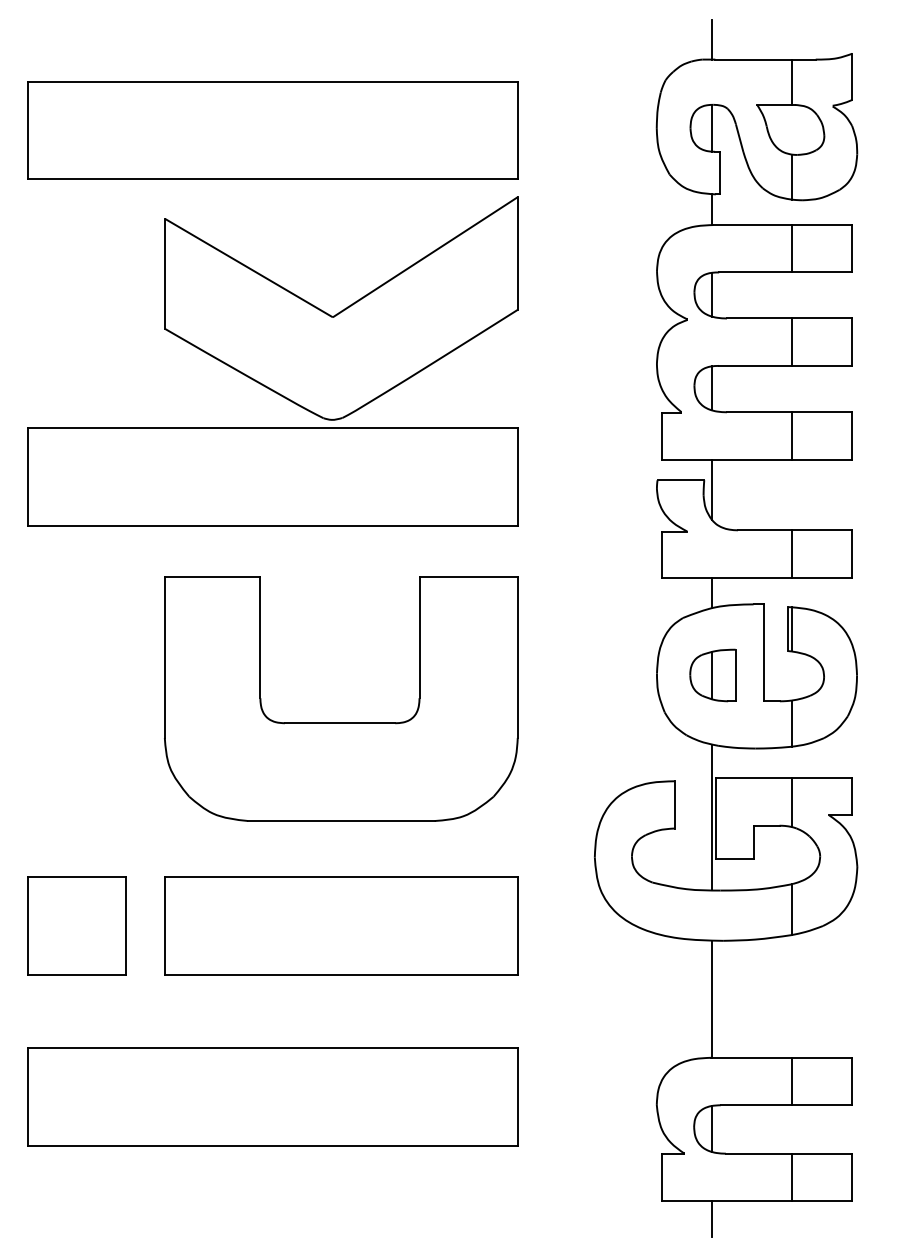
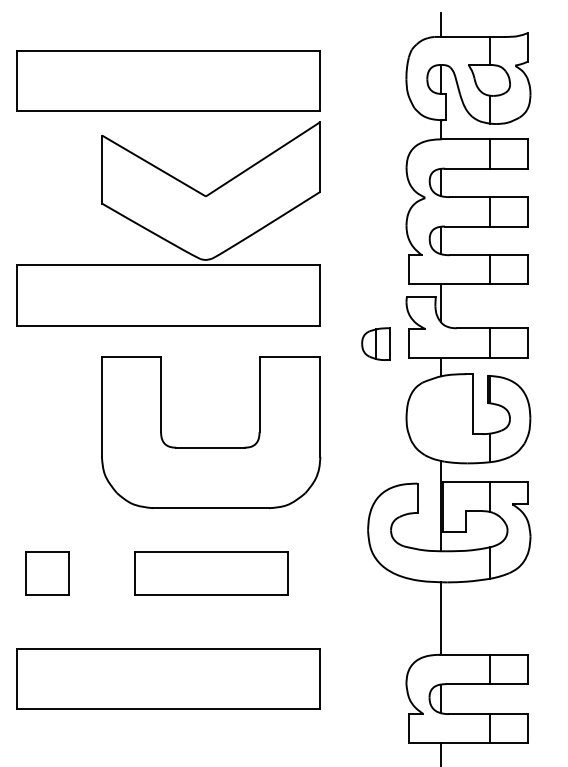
part: (711, 674) -> (375, 343), moved
part: (76, 926) -> (47, 573), size x0.7
part: (340, 926) -> (210, 573), size x0.7

